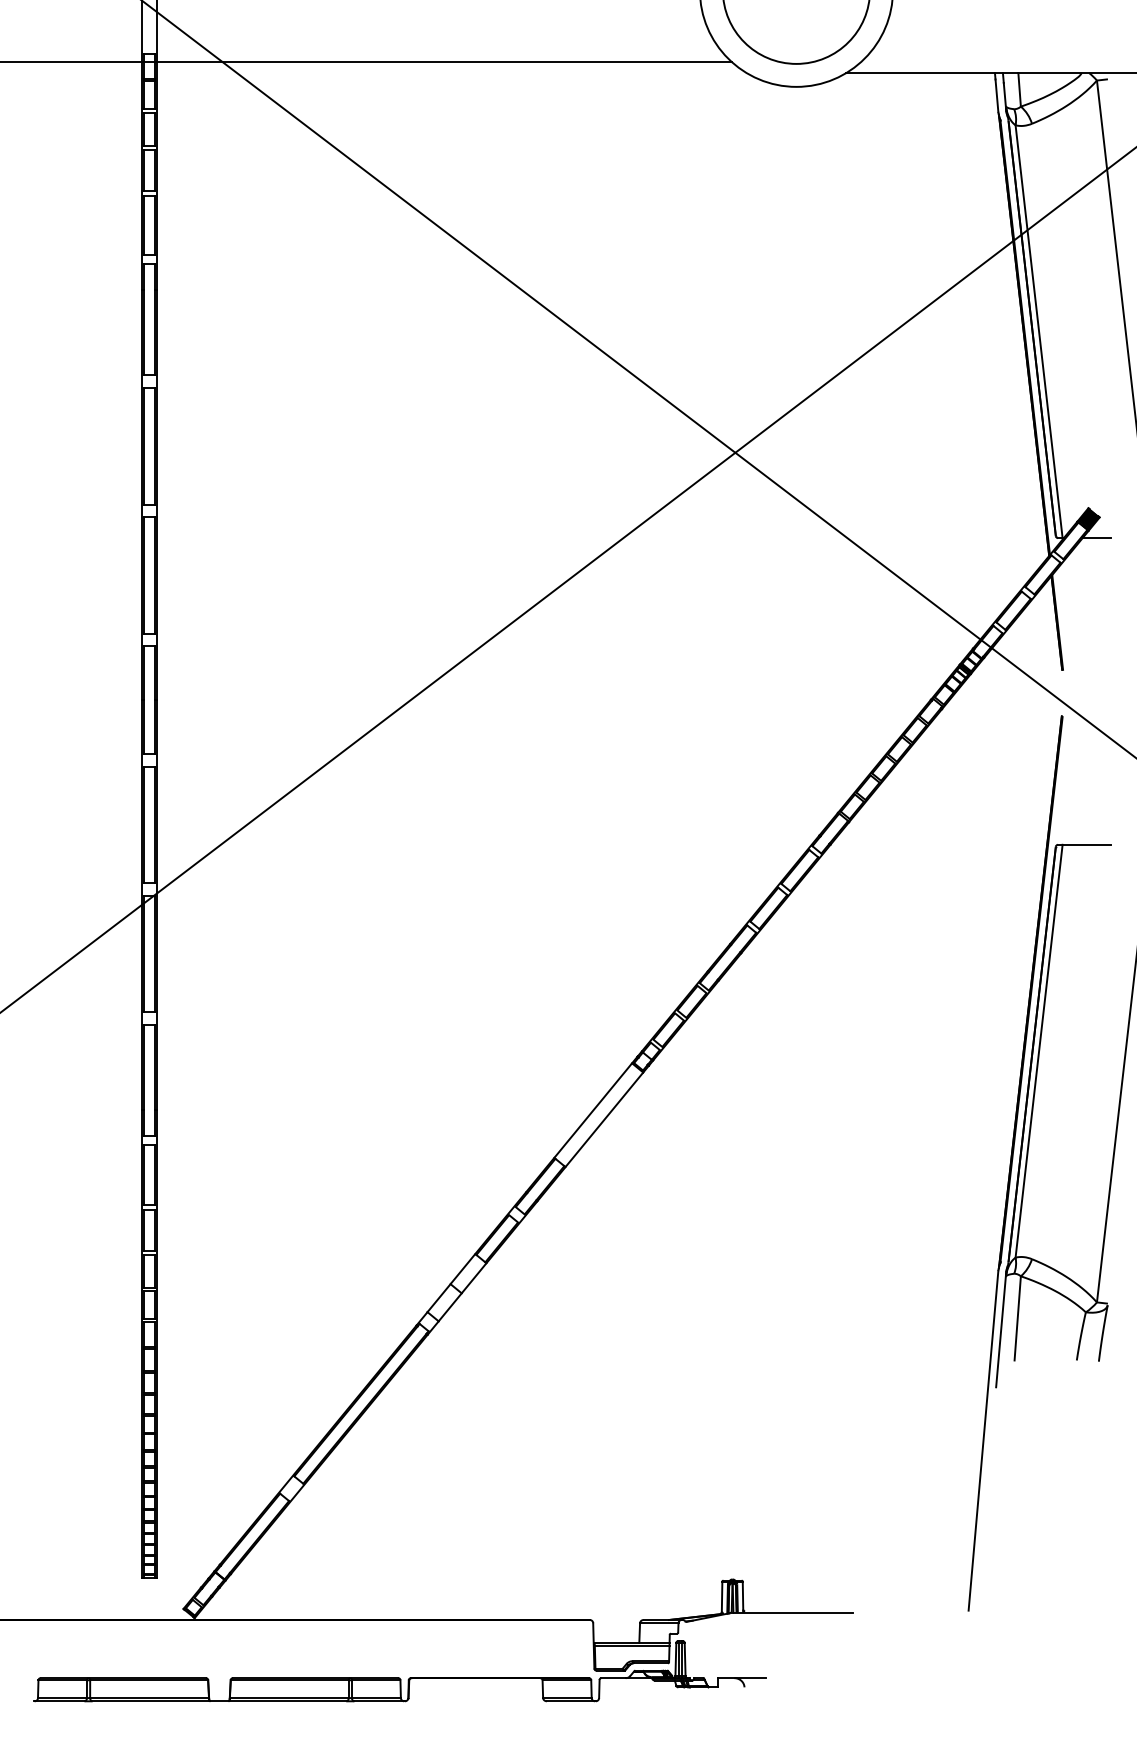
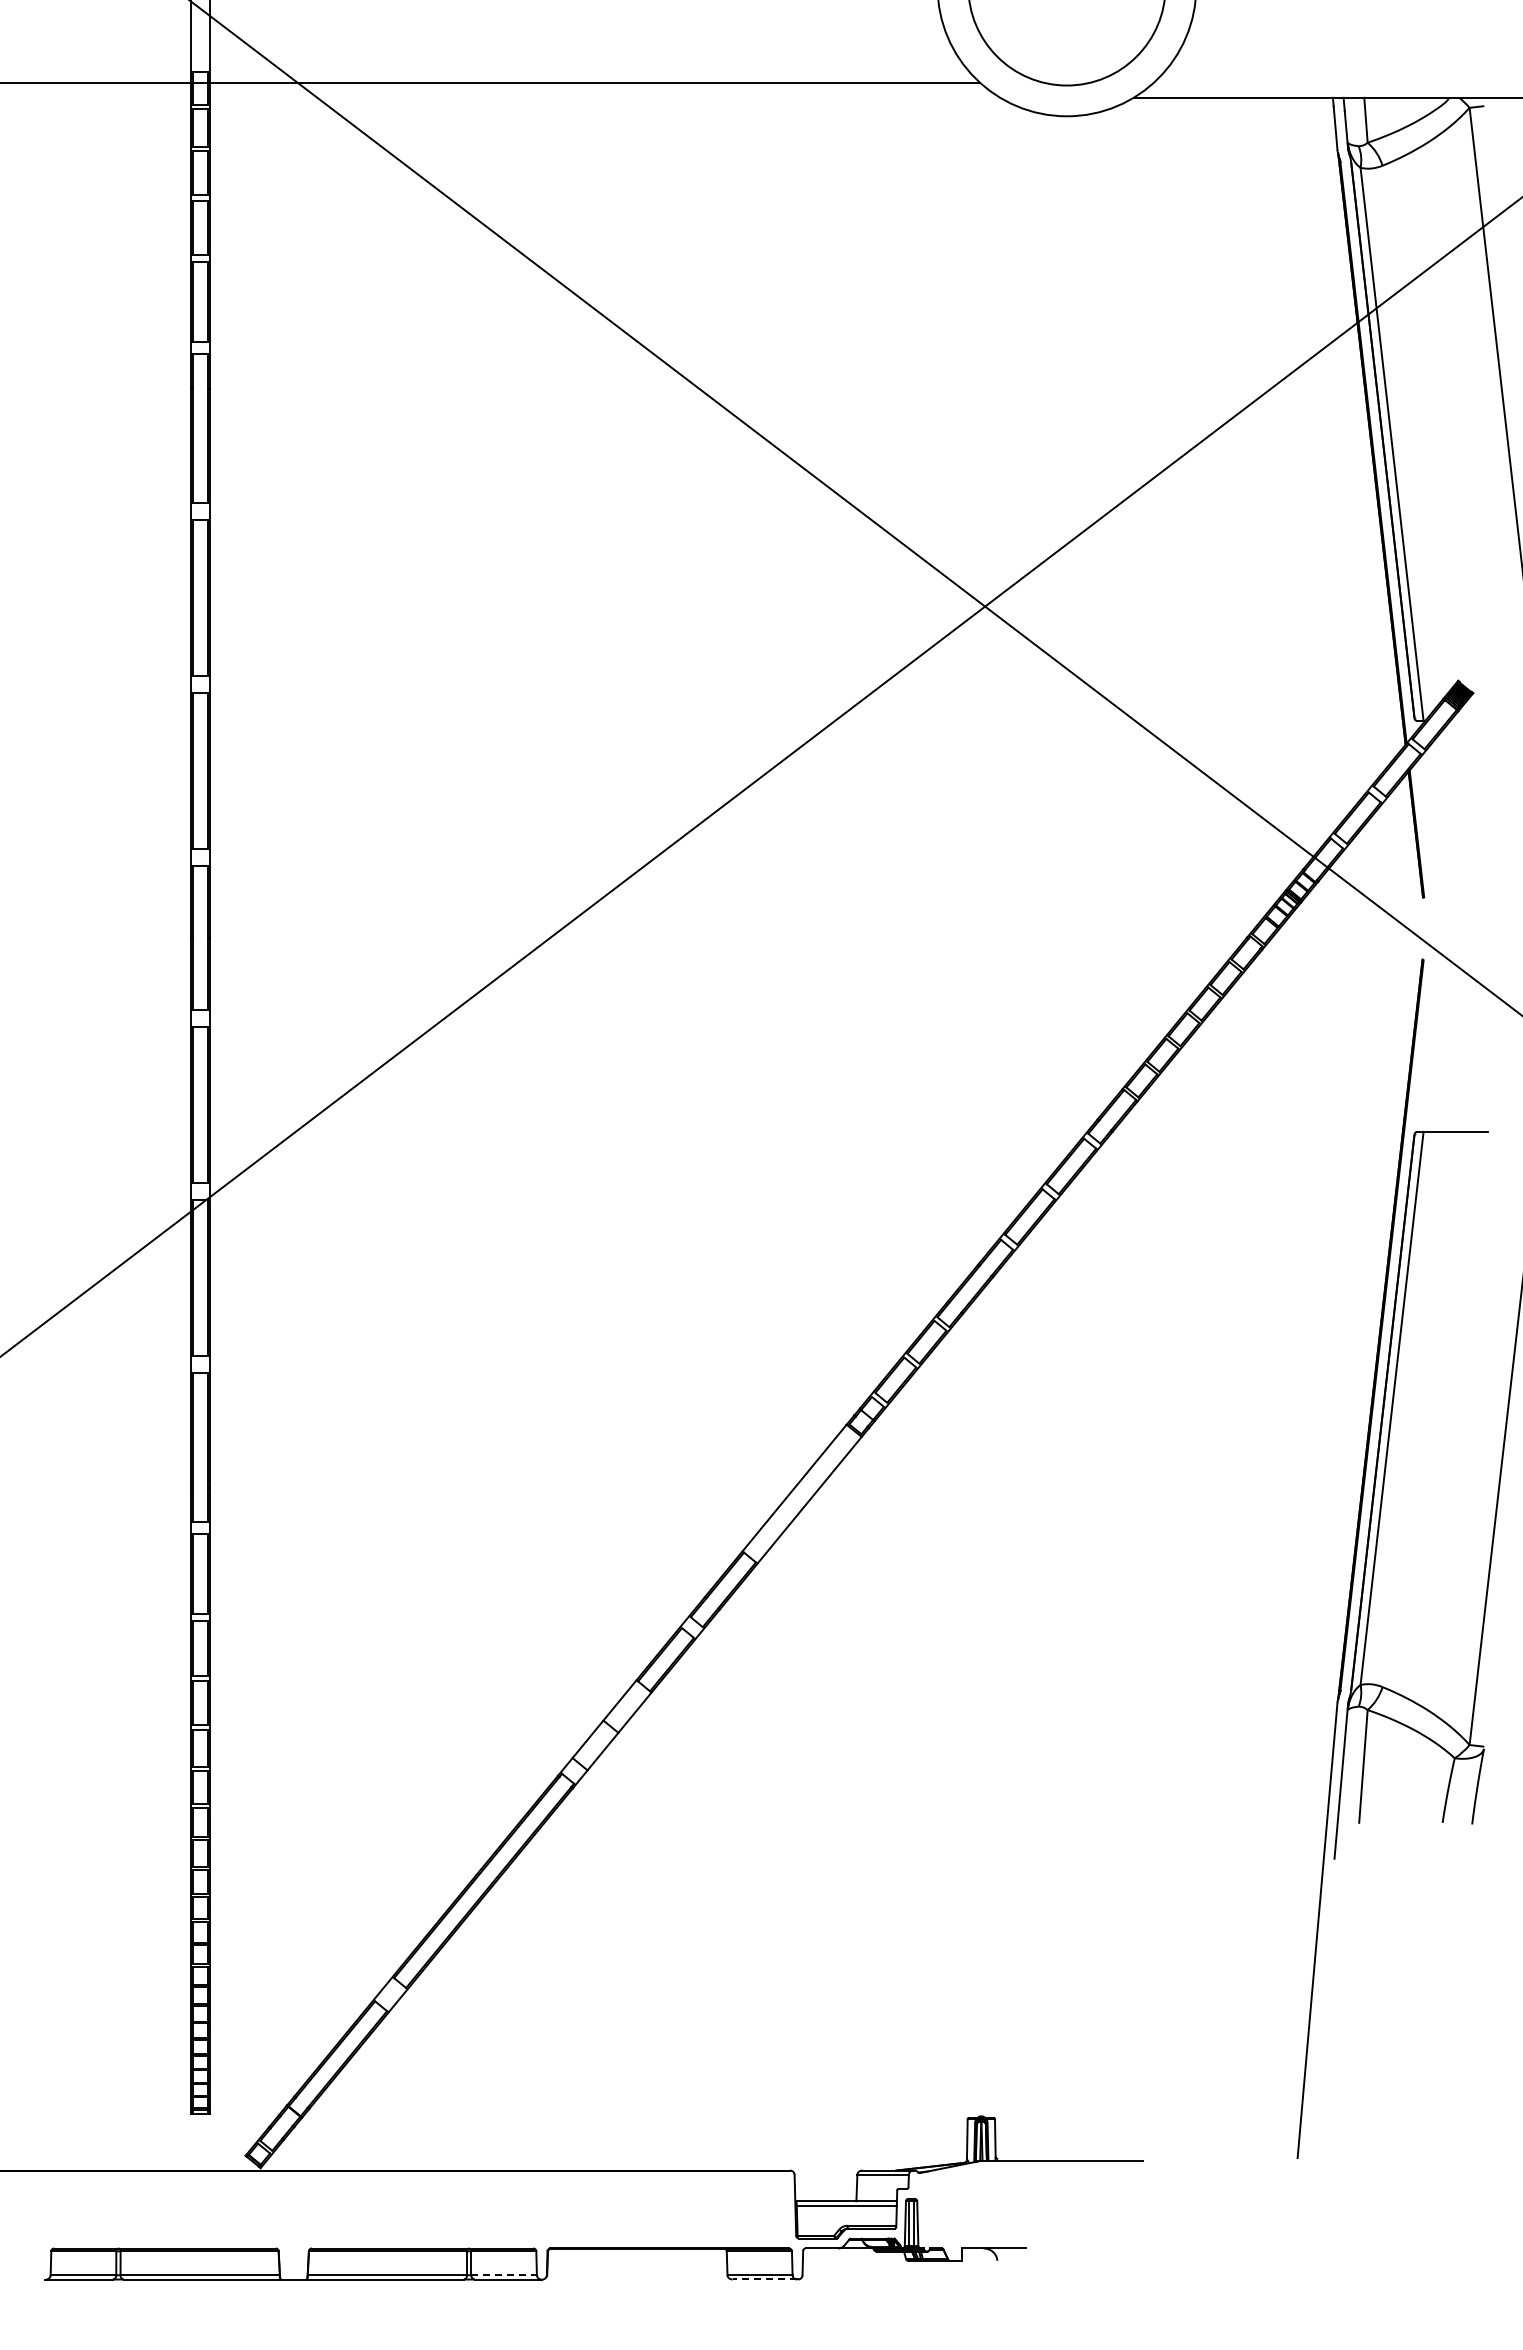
line: (1096, 538) -> (1469, 721), removed
line: (376, 1698) -> (504, 2275), solid -> dashed
line: (570, 1701) -> (764, 2279), solid -> dashed

